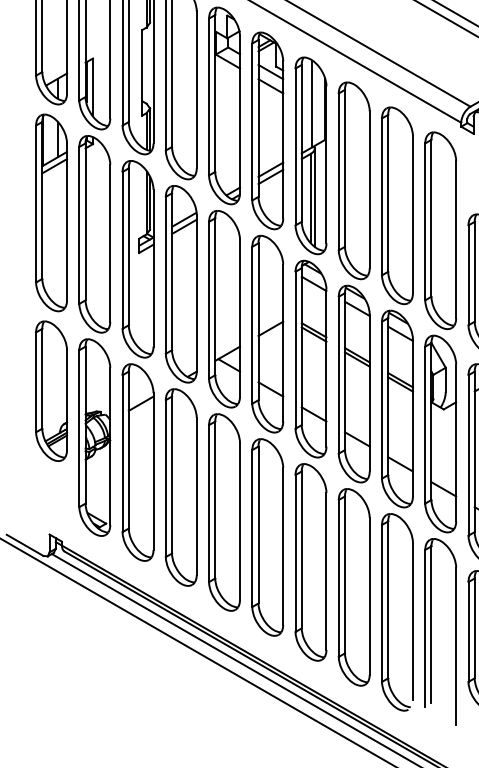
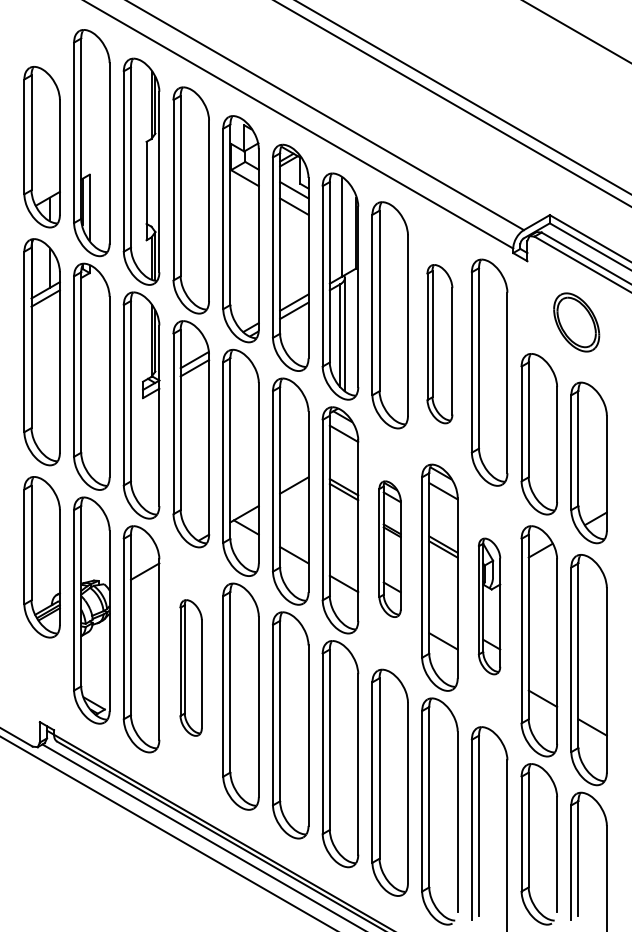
part: (397, 206) -> (439, 344), size x0.7
part: (353, 384) -> (389, 549), size x0.6
part: (440, 434) -> (489, 606), size x0.6
part: (180, 487) -> (190, 667), size x0.6

